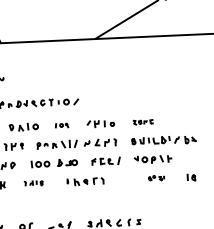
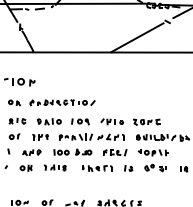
part: (142, 121) -> (146, 121), size x1.67
part: (61, 125) -> (80, 121), size x1.67
part: (156, 178) -> (155, 168), size x1.67
part: (123, 180) -> (128, 168), added
part: (33, 182) -> (55, 167), size x1.43

